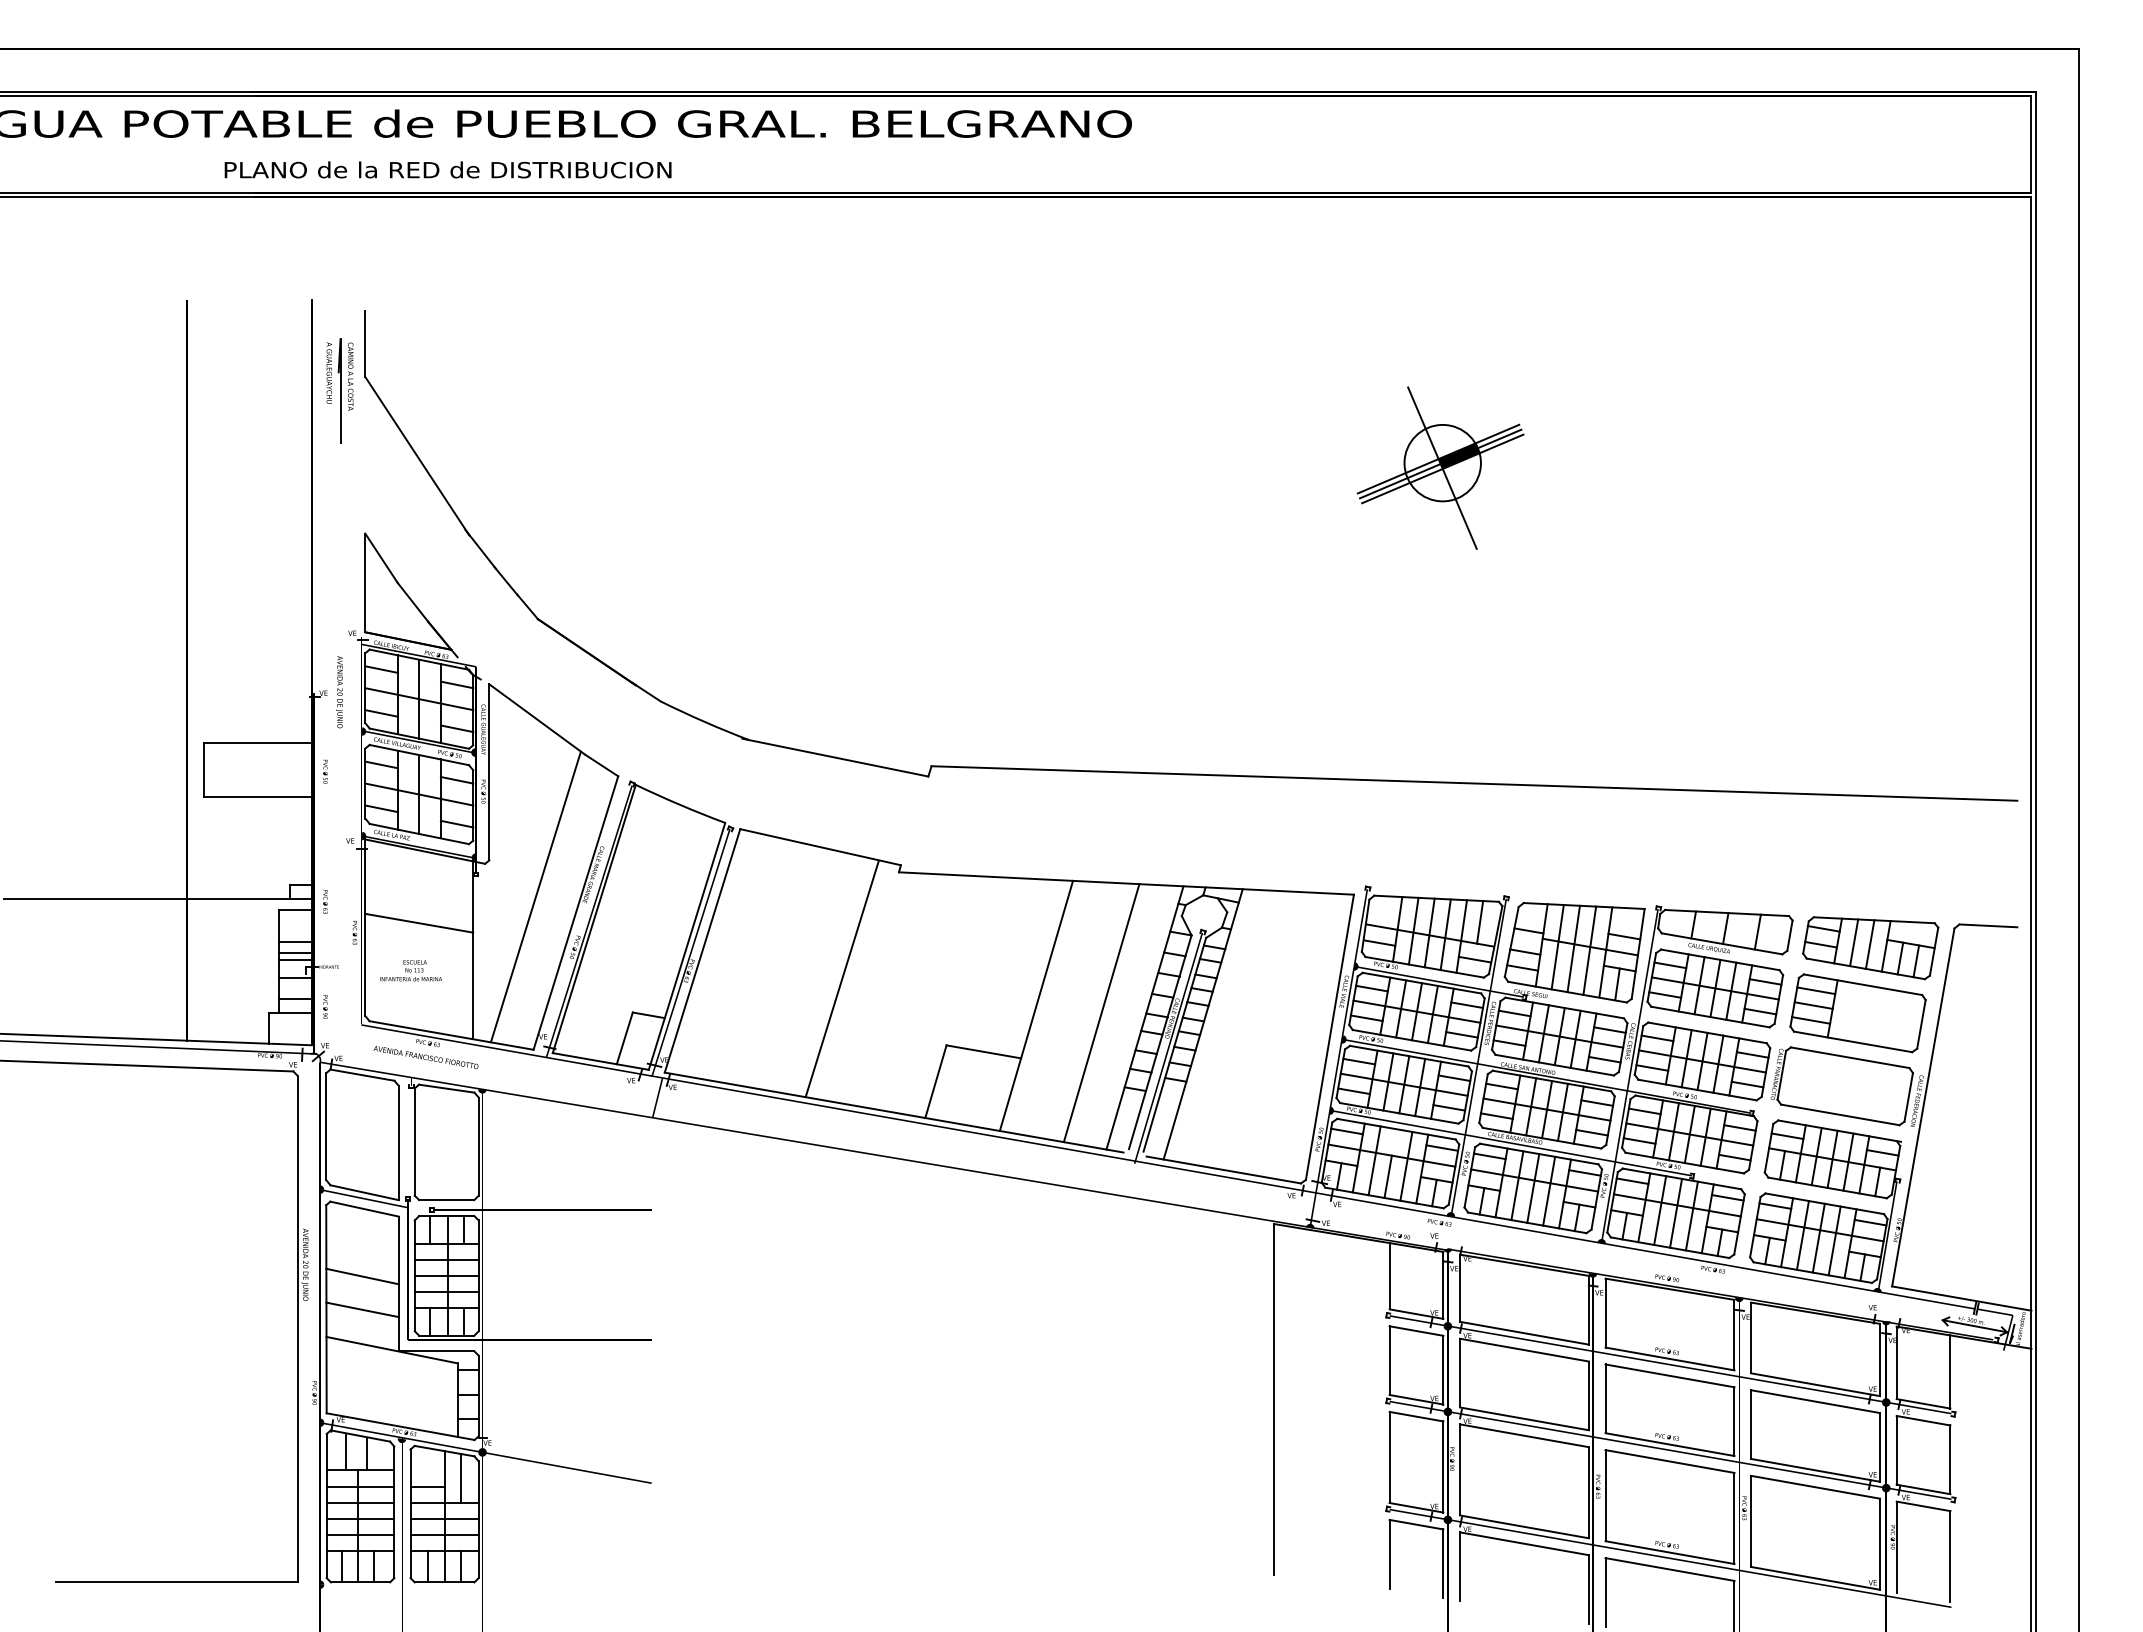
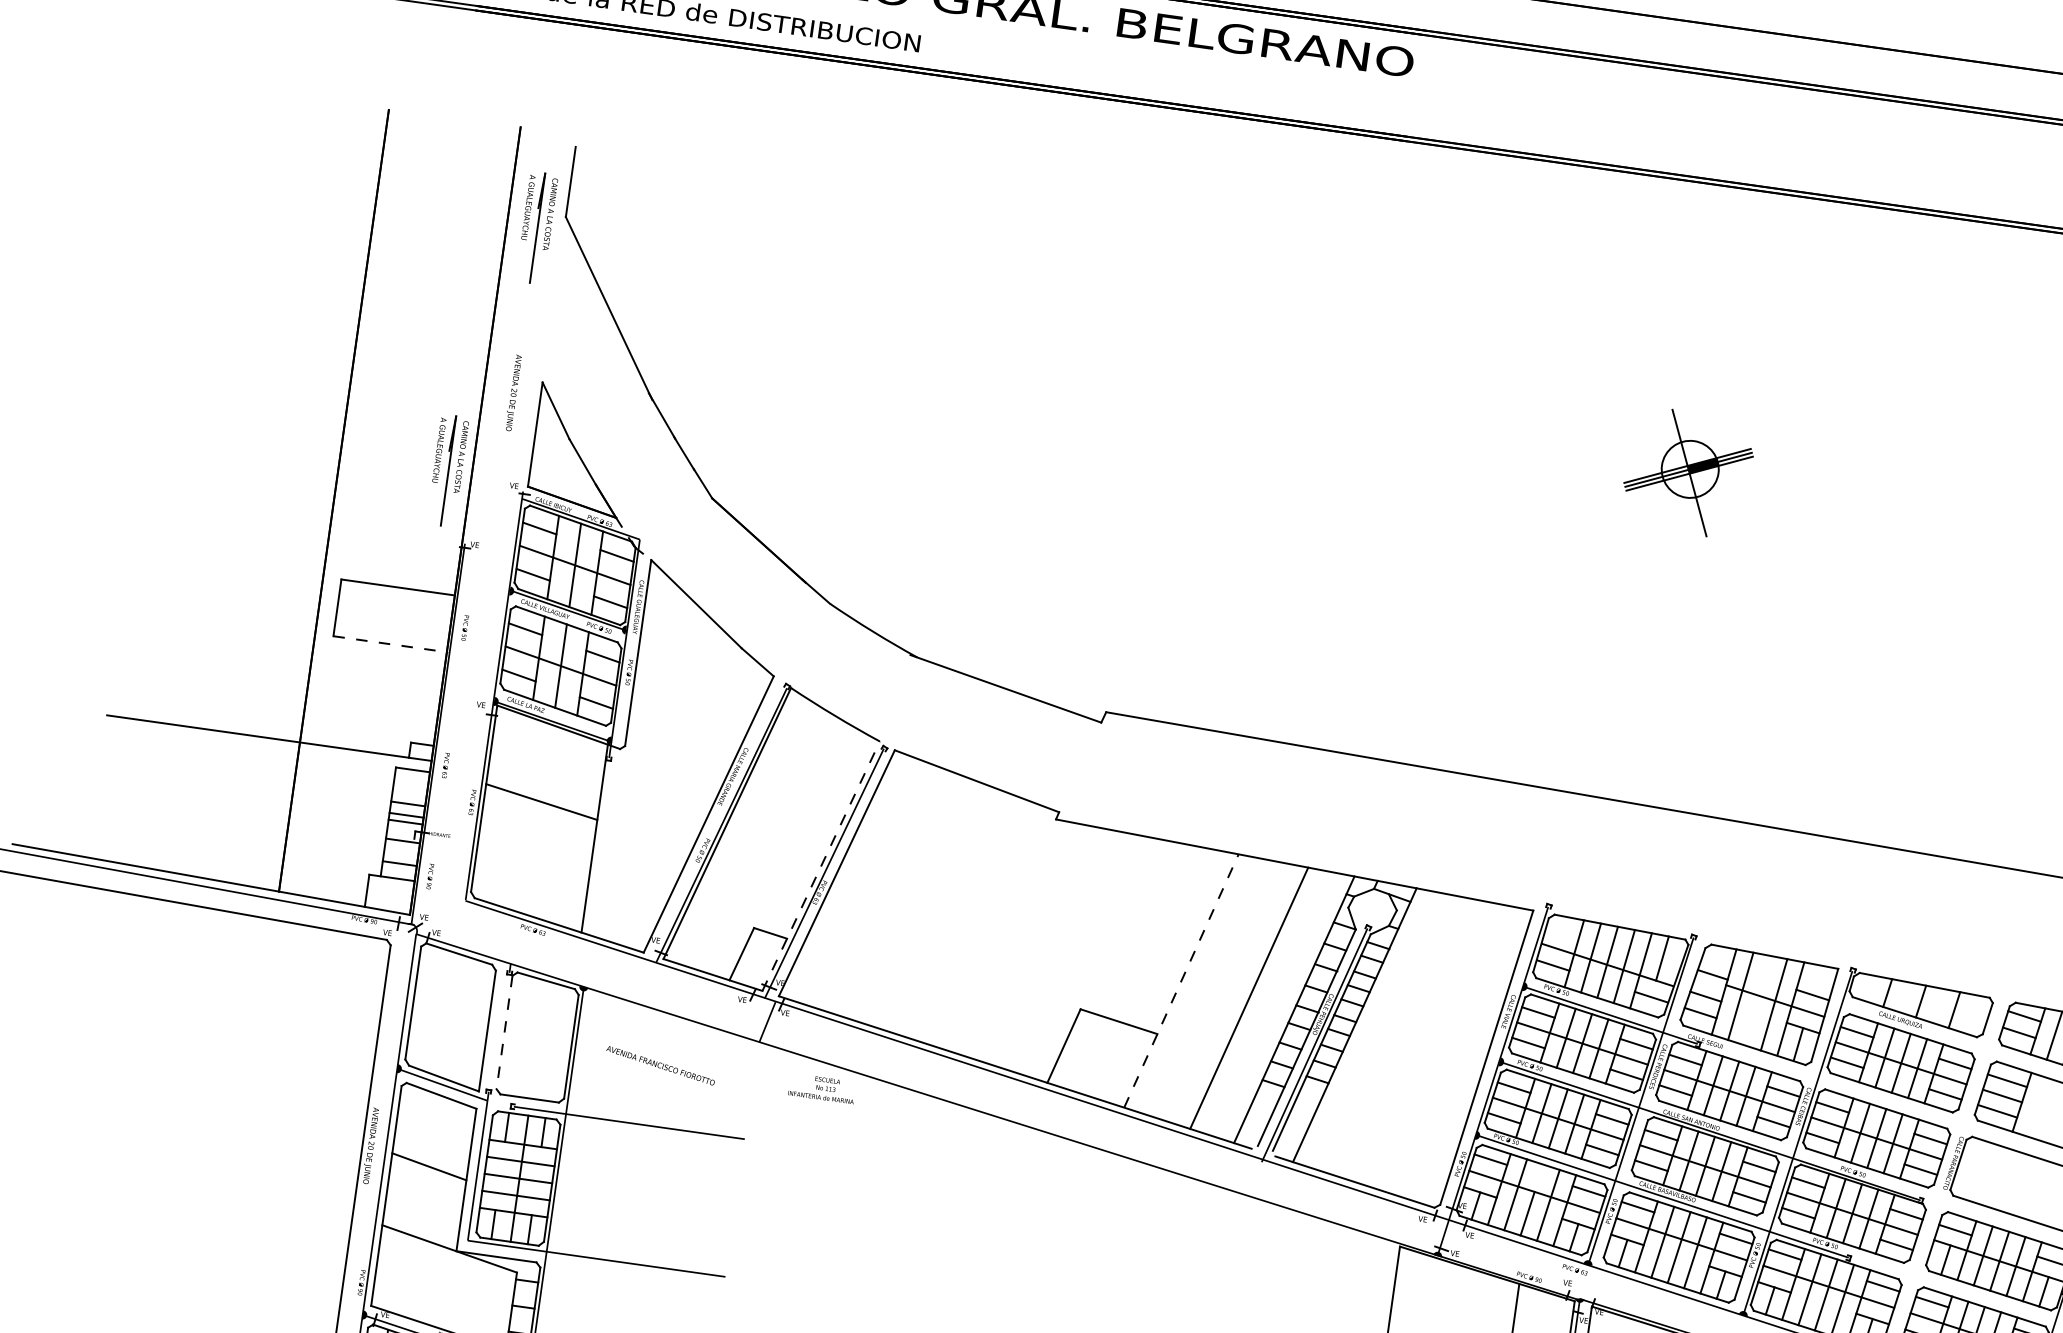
part: (1440, 467) -> (1688, 472), size x0.7
part: (288, 627) -> (447, 470), added
text: (339, 692) -> (513, 393), moved
line: (257, 796) -> (389, 644), solid -> dashed
line: (535, 896) -> (668, 791), removed
line: (687, 945) -> (821, 865), solid -> dashed
line: (1573, 948) -> (1757, 1000), removed
text: (410, 970) -> (821, 1088), moved
line: (841, 978) -> (979, 923), removed
line: (1036, 1005) -> (1181, 980), solid -> dashed
text: (425, 1057) -> (660, 1065), moved
line: (414, 1142) -> (504, 1032), solid -> dashed
line: (362, 1309) -> (424, 1201), removed

